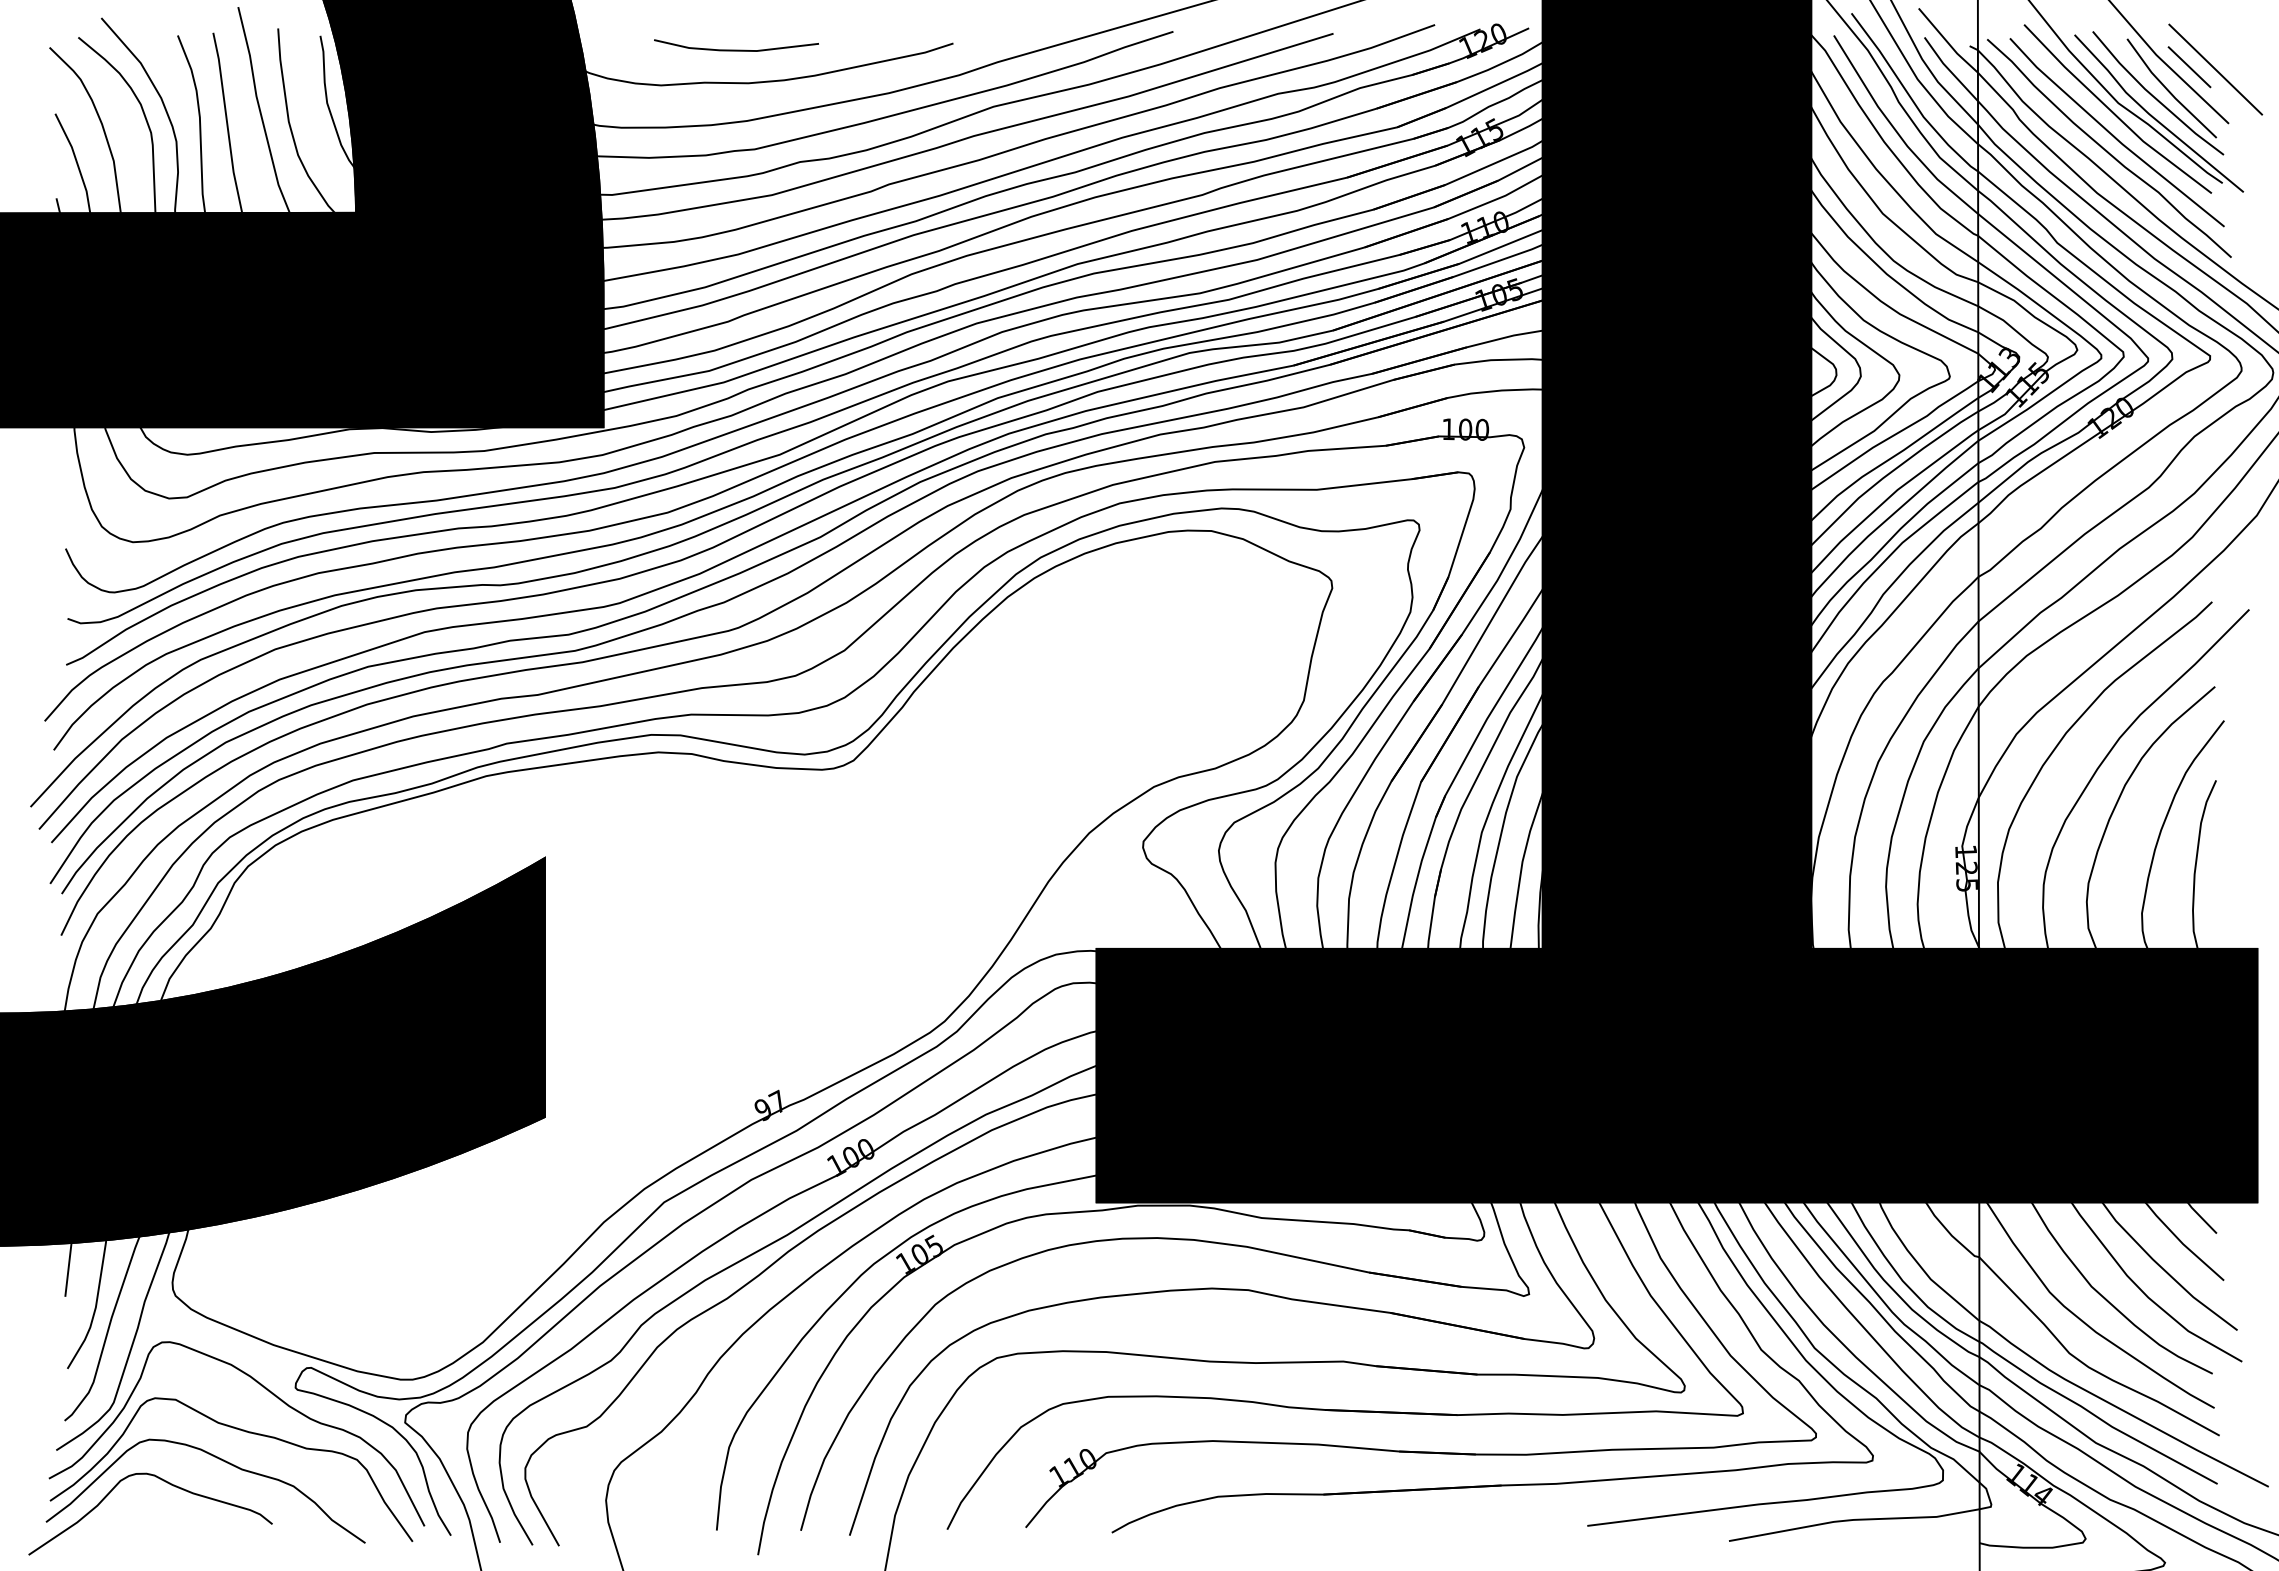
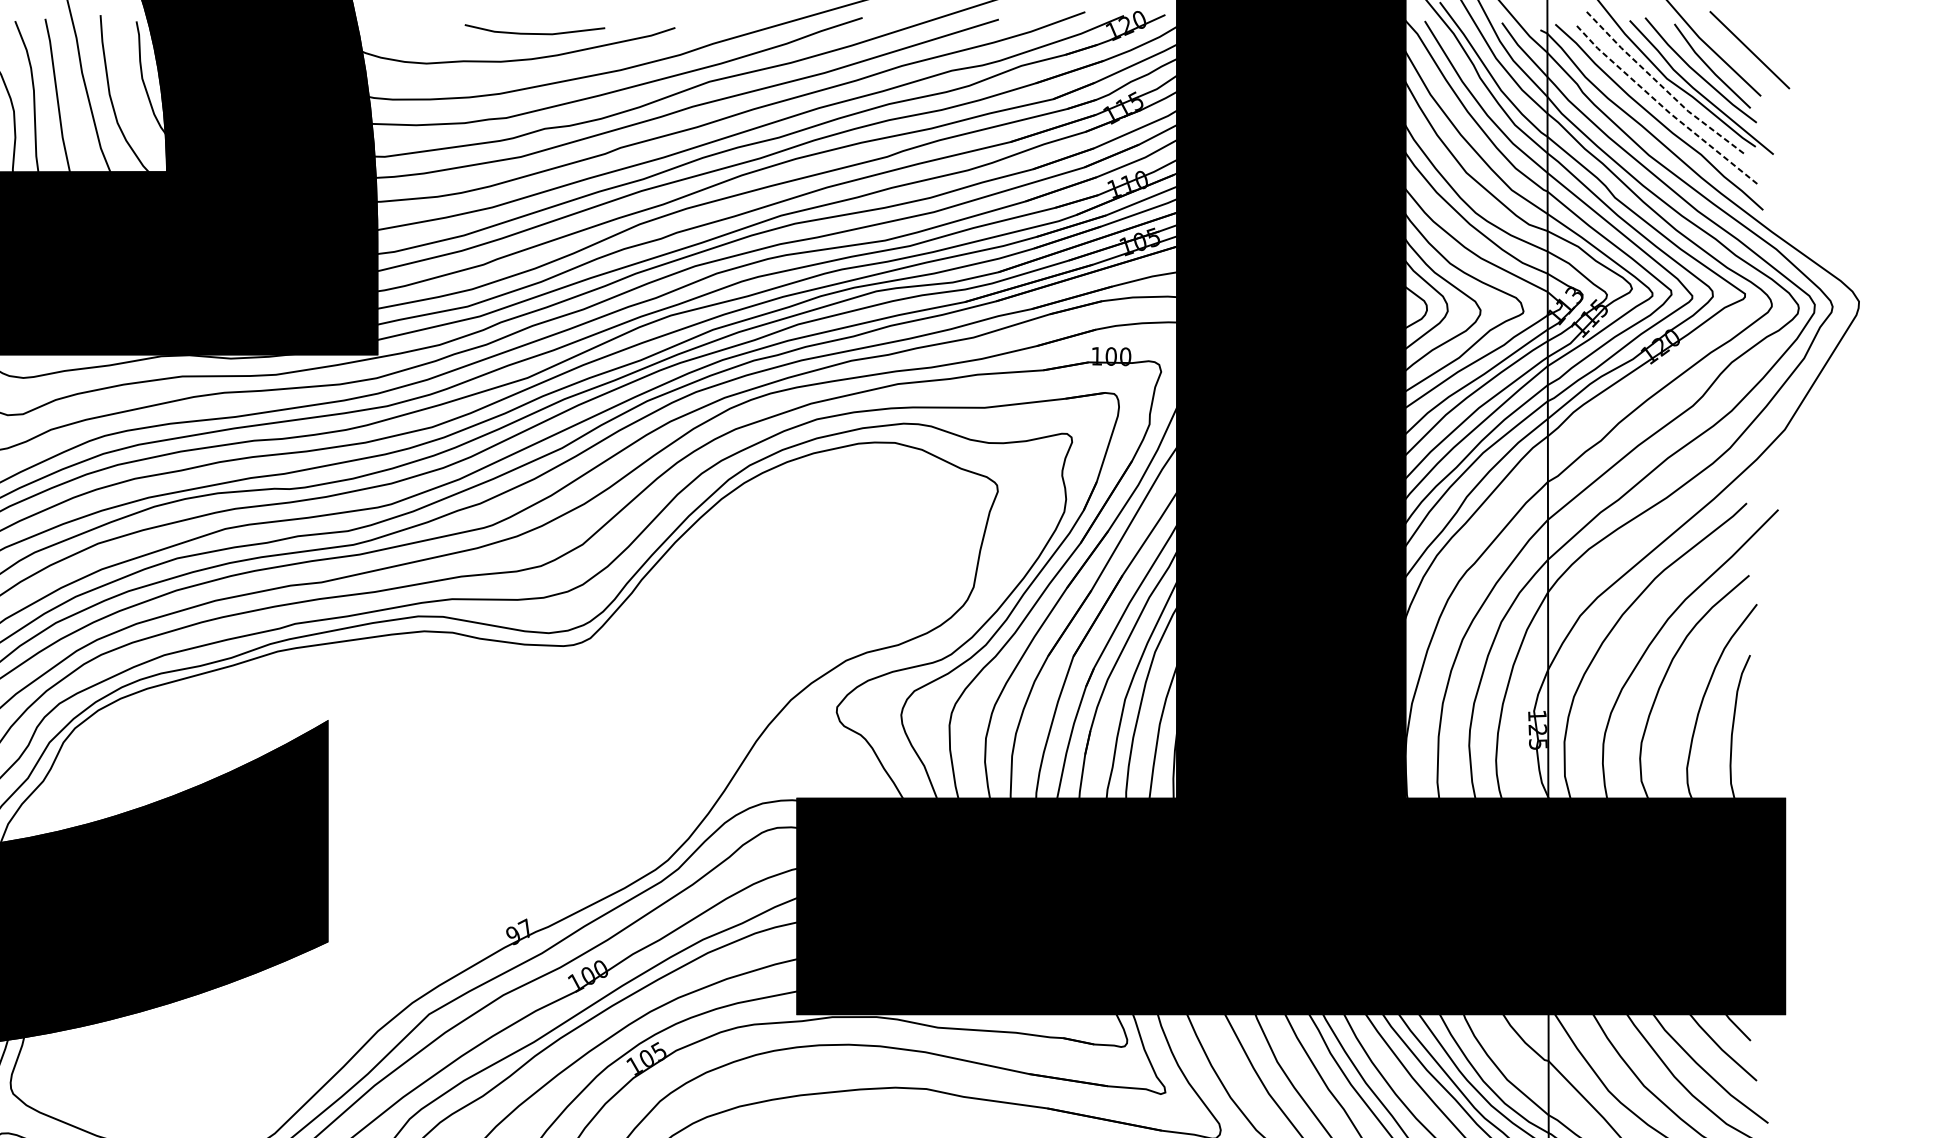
line: (736, 49) -> (534, 33), moved
line: (2189, 67) -> (1727, 48), removed
line: (2113, 113) -> (1662, 87), solid -> dashed
line: (2113, 136) -> (1662, 107), solid -> dashed

